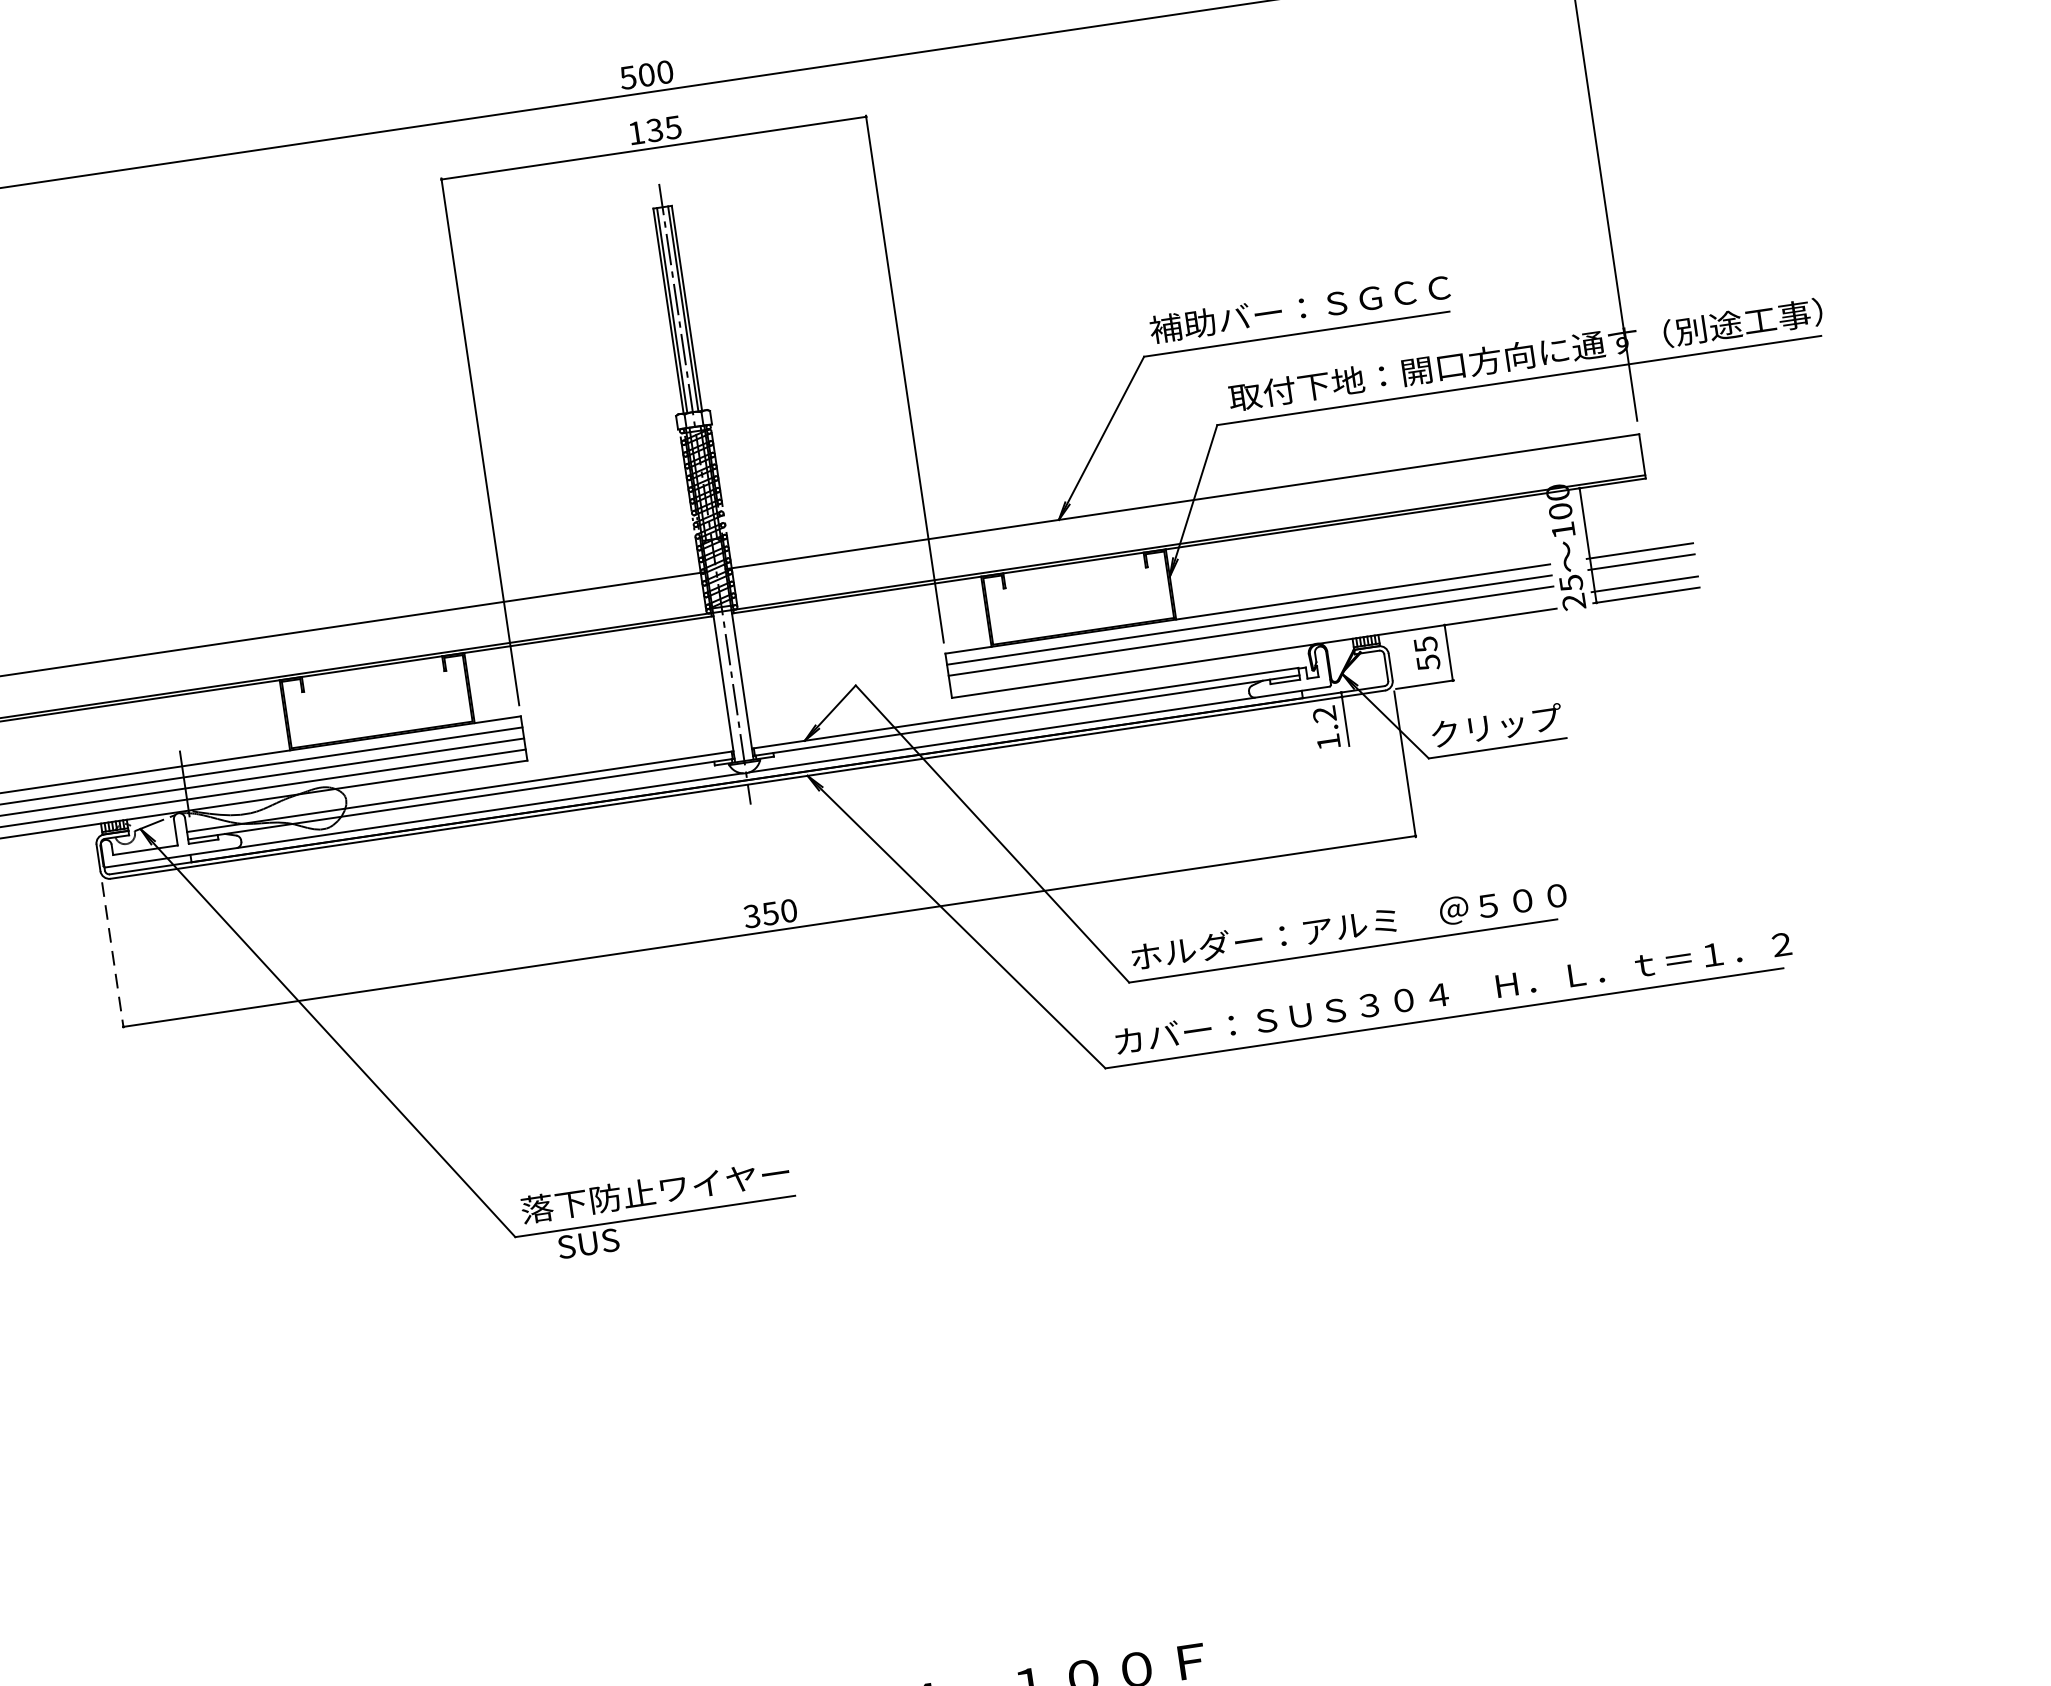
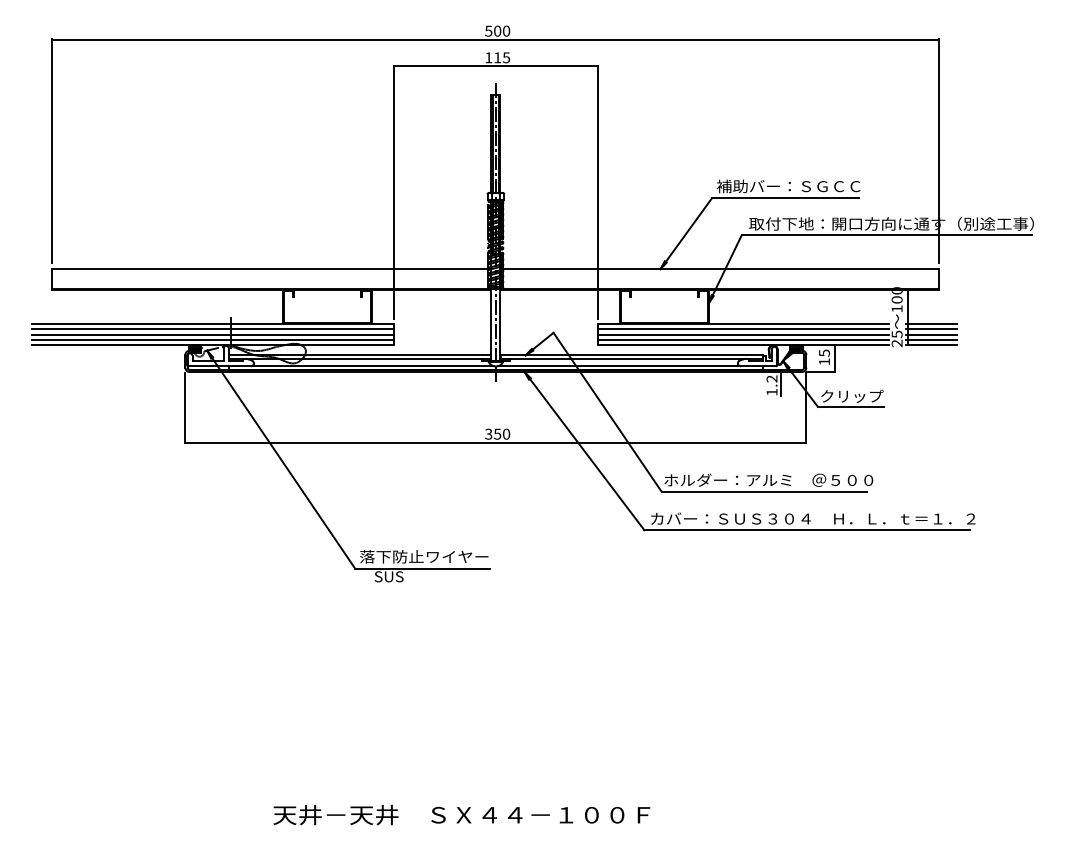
text: (654, 129) -> (497, 57), 135 -> 115
line: (1642, 572) -> (931, 334), added
line: (1251, 643) -> (742, 340), added
text: (1428, 661) -> (824, 361), 55 -> 15
line: (113, 956) -> (185, 408), dashed -> solid

